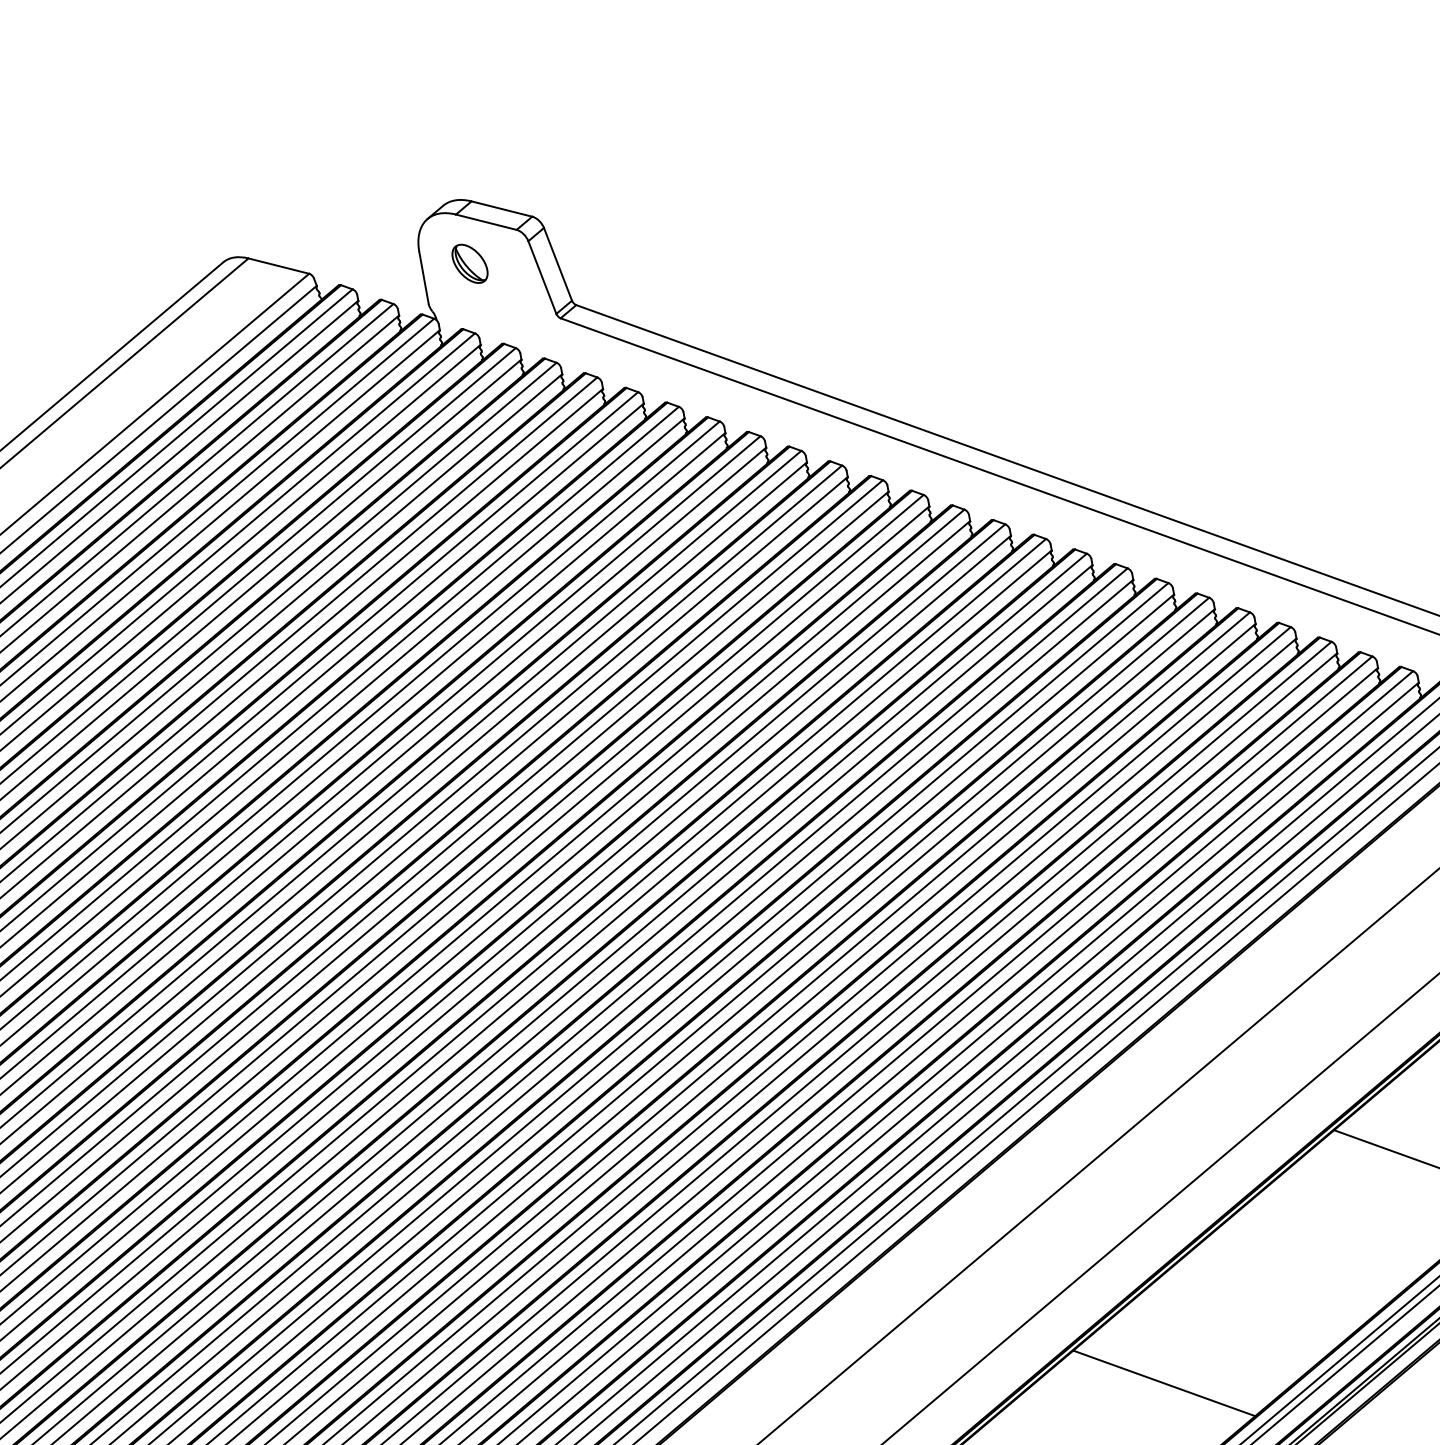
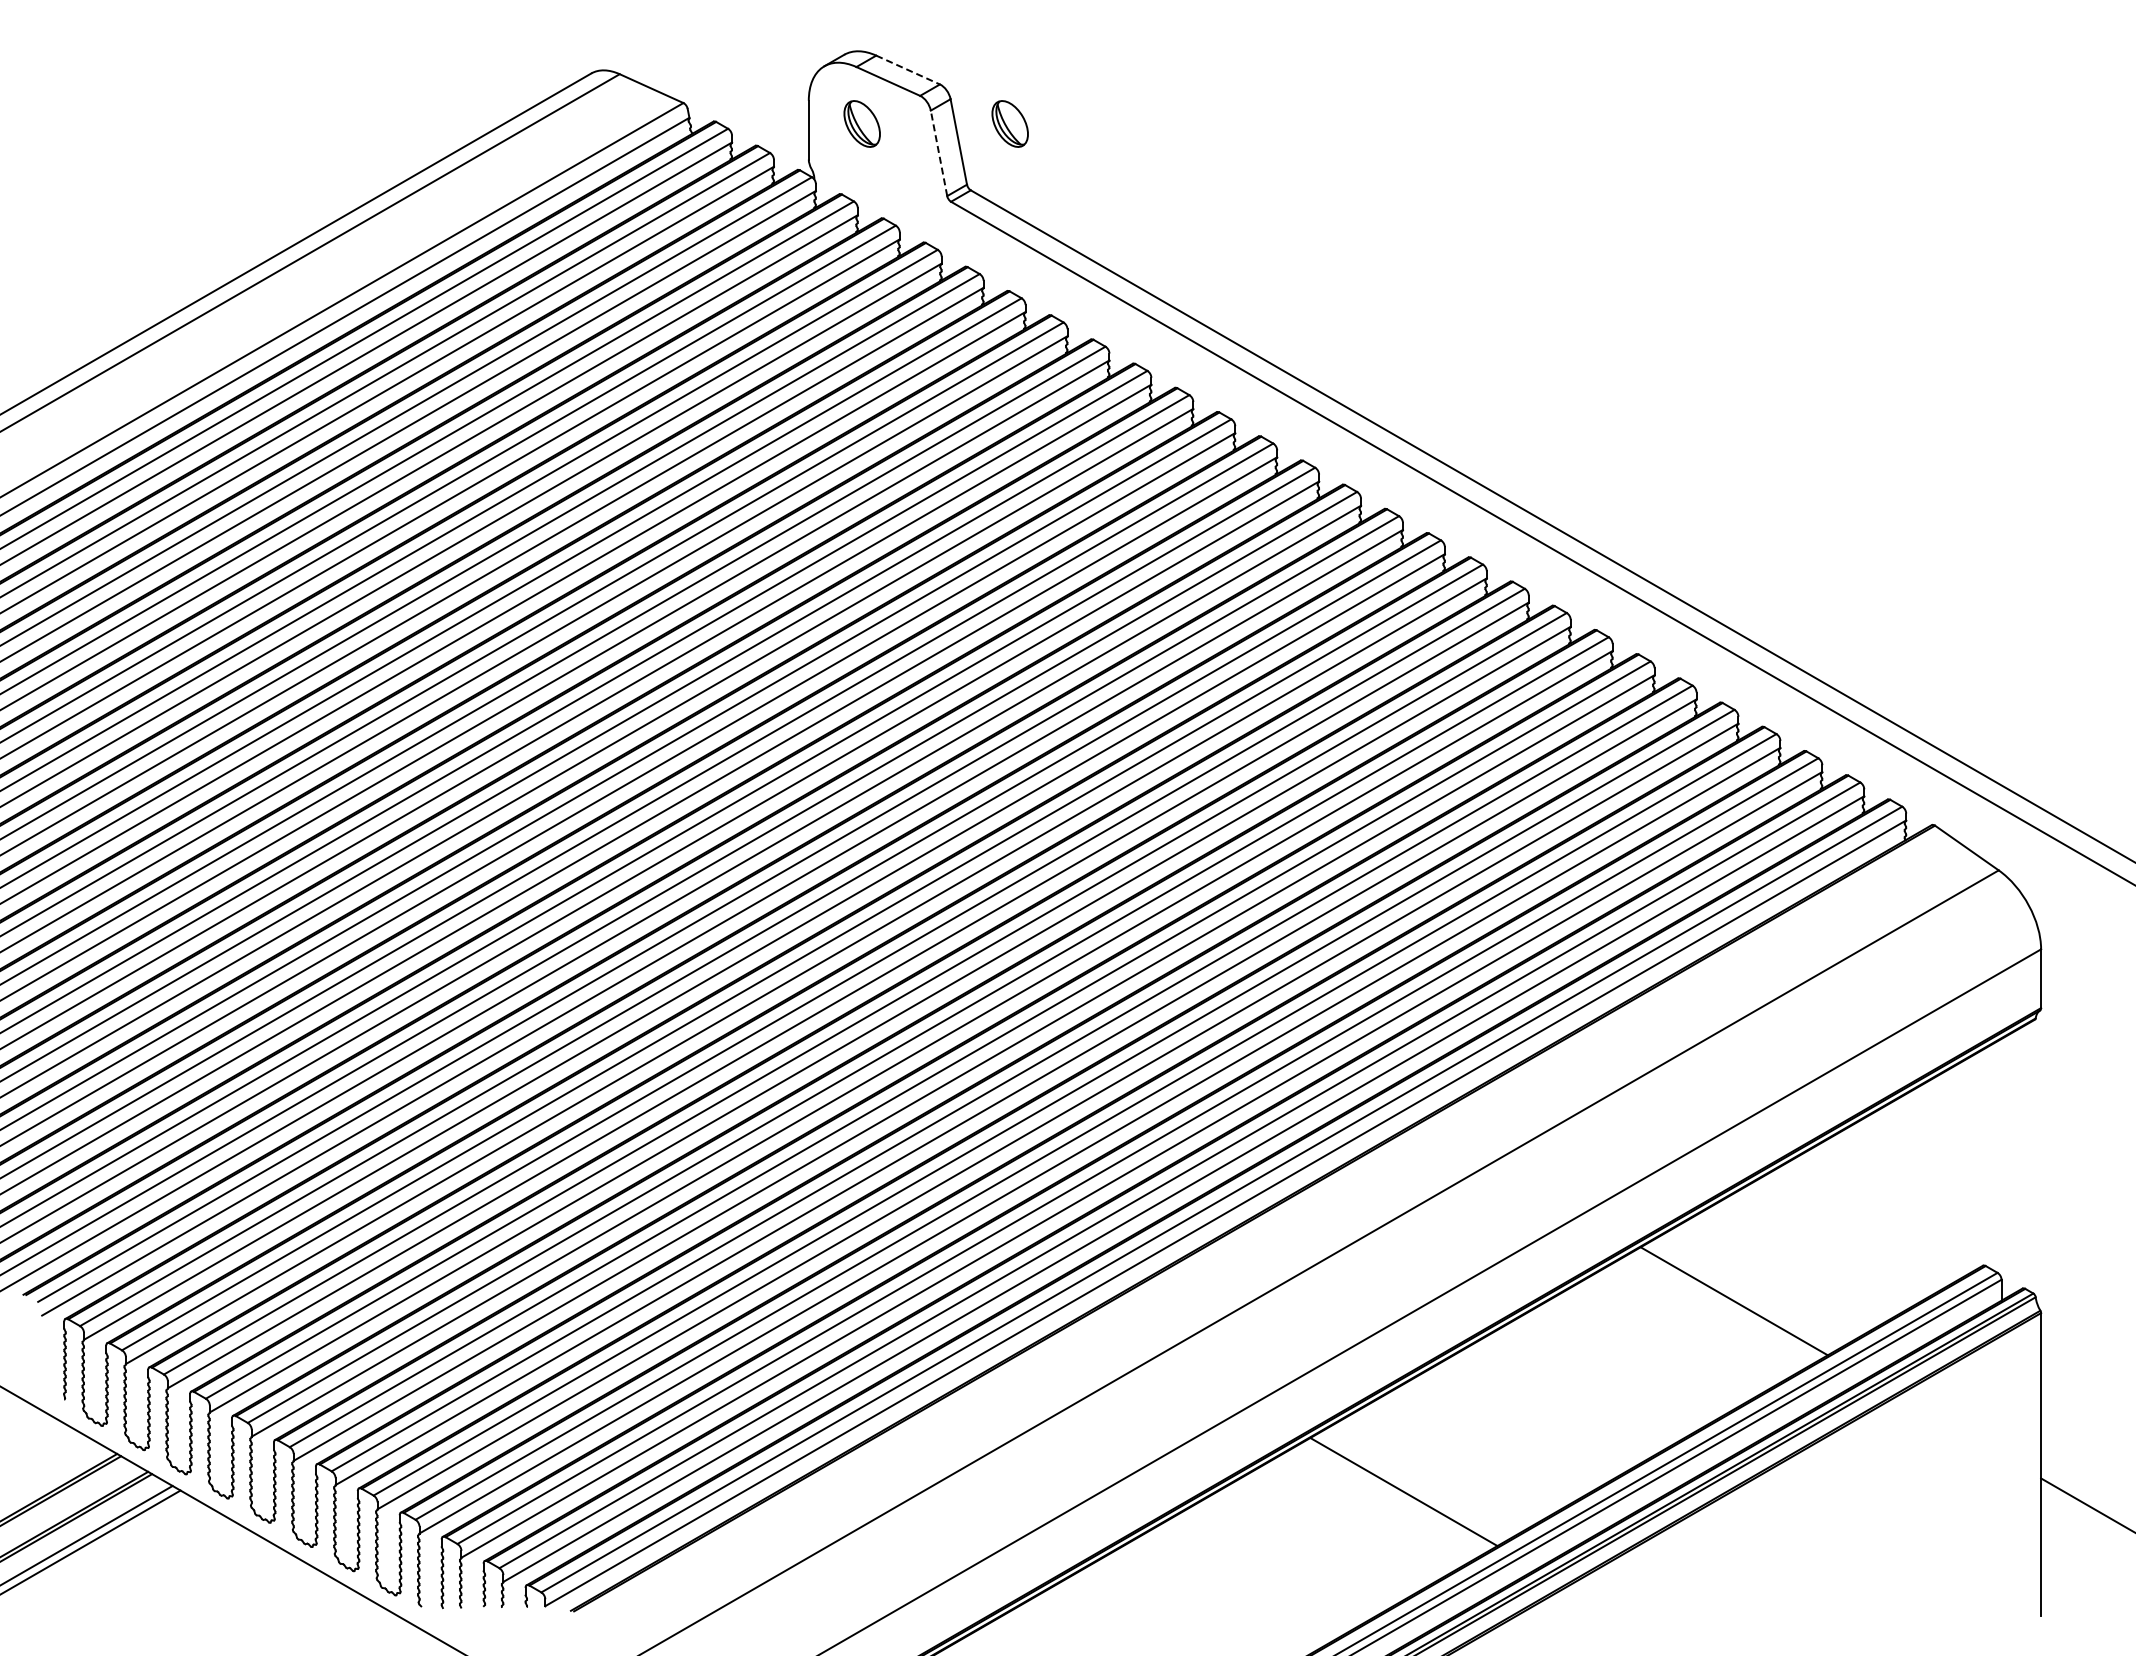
line: (502, 209) -> (908, 70), solid -> dashed
part: (599, 240) -> (1009, 123), added
line: (542, 277) -> (939, 153), solid -> dashed

